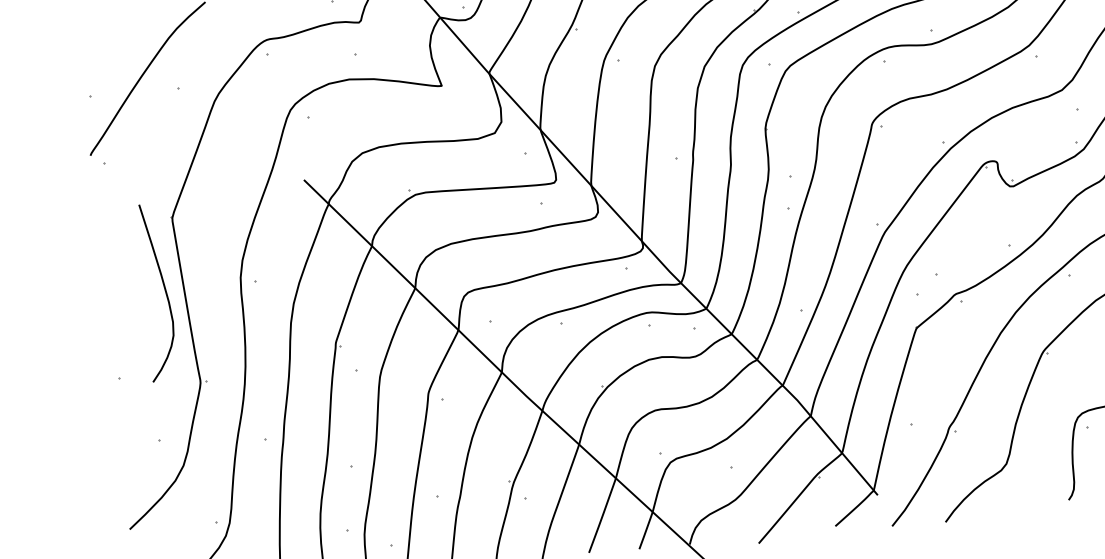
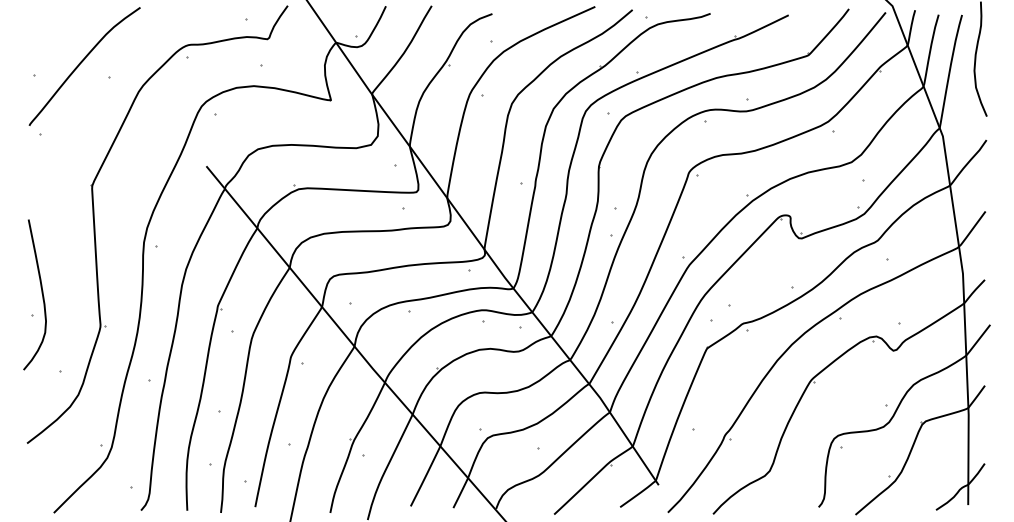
curve: (164, 289) -> (41, 293), moved

